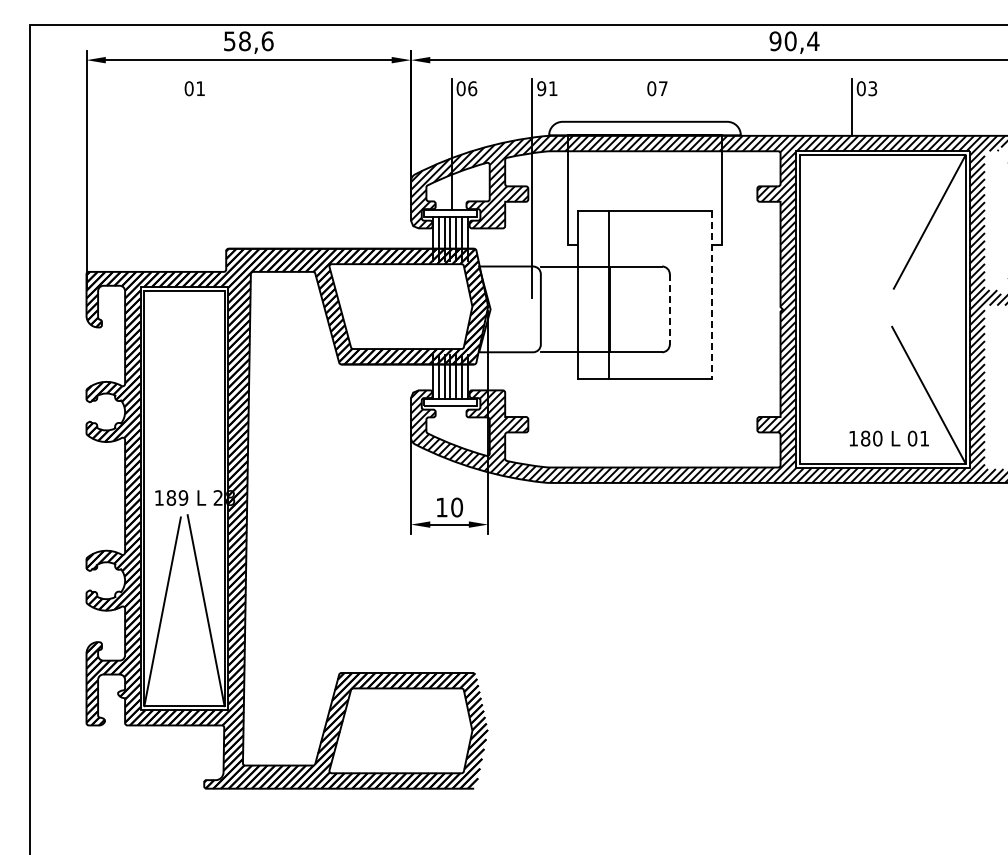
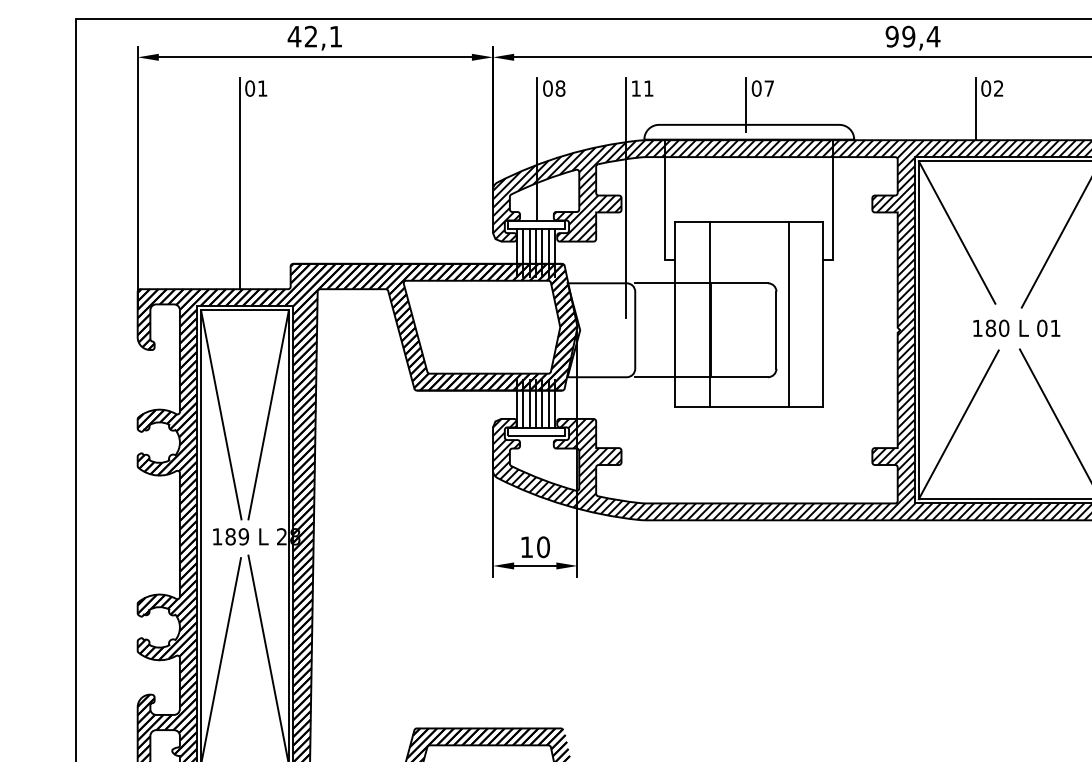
text: (248, 41) -> (315, 36), 58,6 -> 42,1
text: (790, 41) -> (908, 36), 90,4 -> 99,4
text: (472, 88) -> (560, 88), 06 -> 08
text: (541, 88) -> (635, 88), 91 -> 11
text: (872, 88) -> (998, 88), 03 -> 02
line: (642, 103) -> (746, 104), added
line: (179, 175) -> (239, 183), added
line: (834, 220) -> (956, 232), added
line: (681, 294) -> (789, 313), added
line: (712, 295) -> (823, 315), dashed -> solid
line: (669, 309) -> (776, 330), dashed -> solid
line: (162, 386) -> (220, 414), added
line: (205, 386) -> (267, 414), added
line: (835, 395) -> (957, 424), added
text: (888, 438) -> (1015, 328), moved

